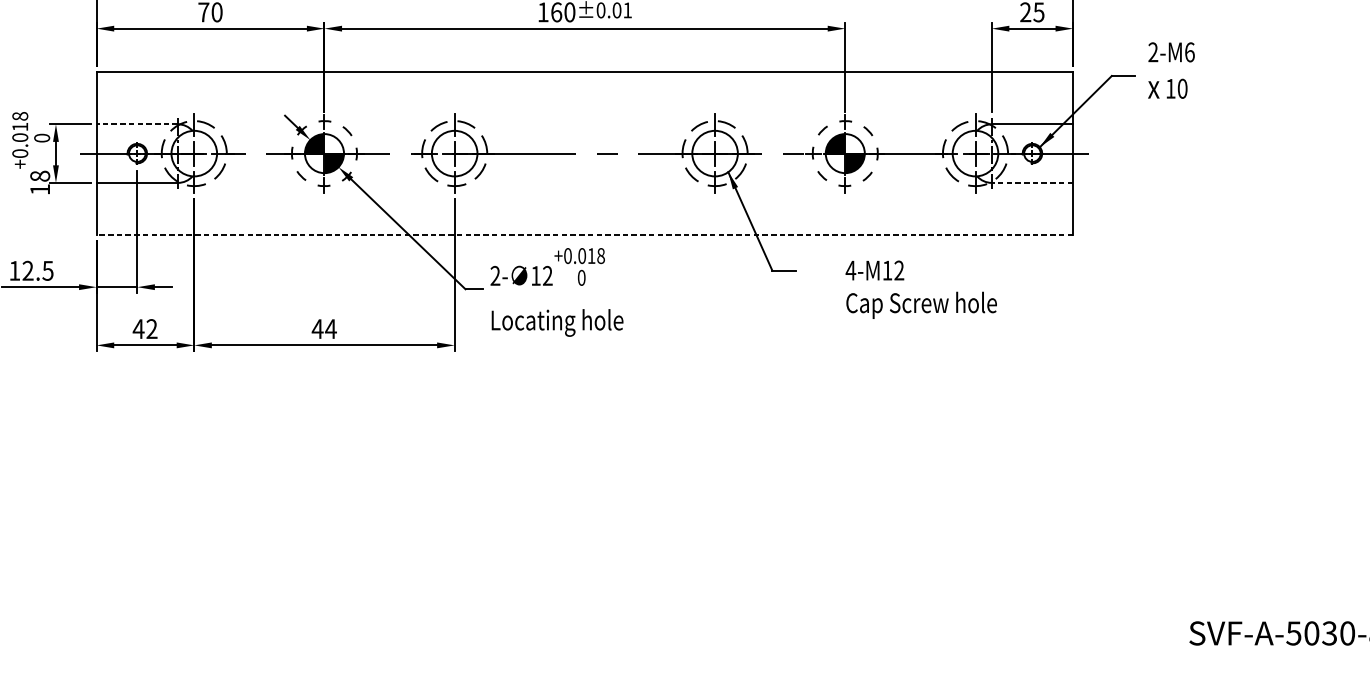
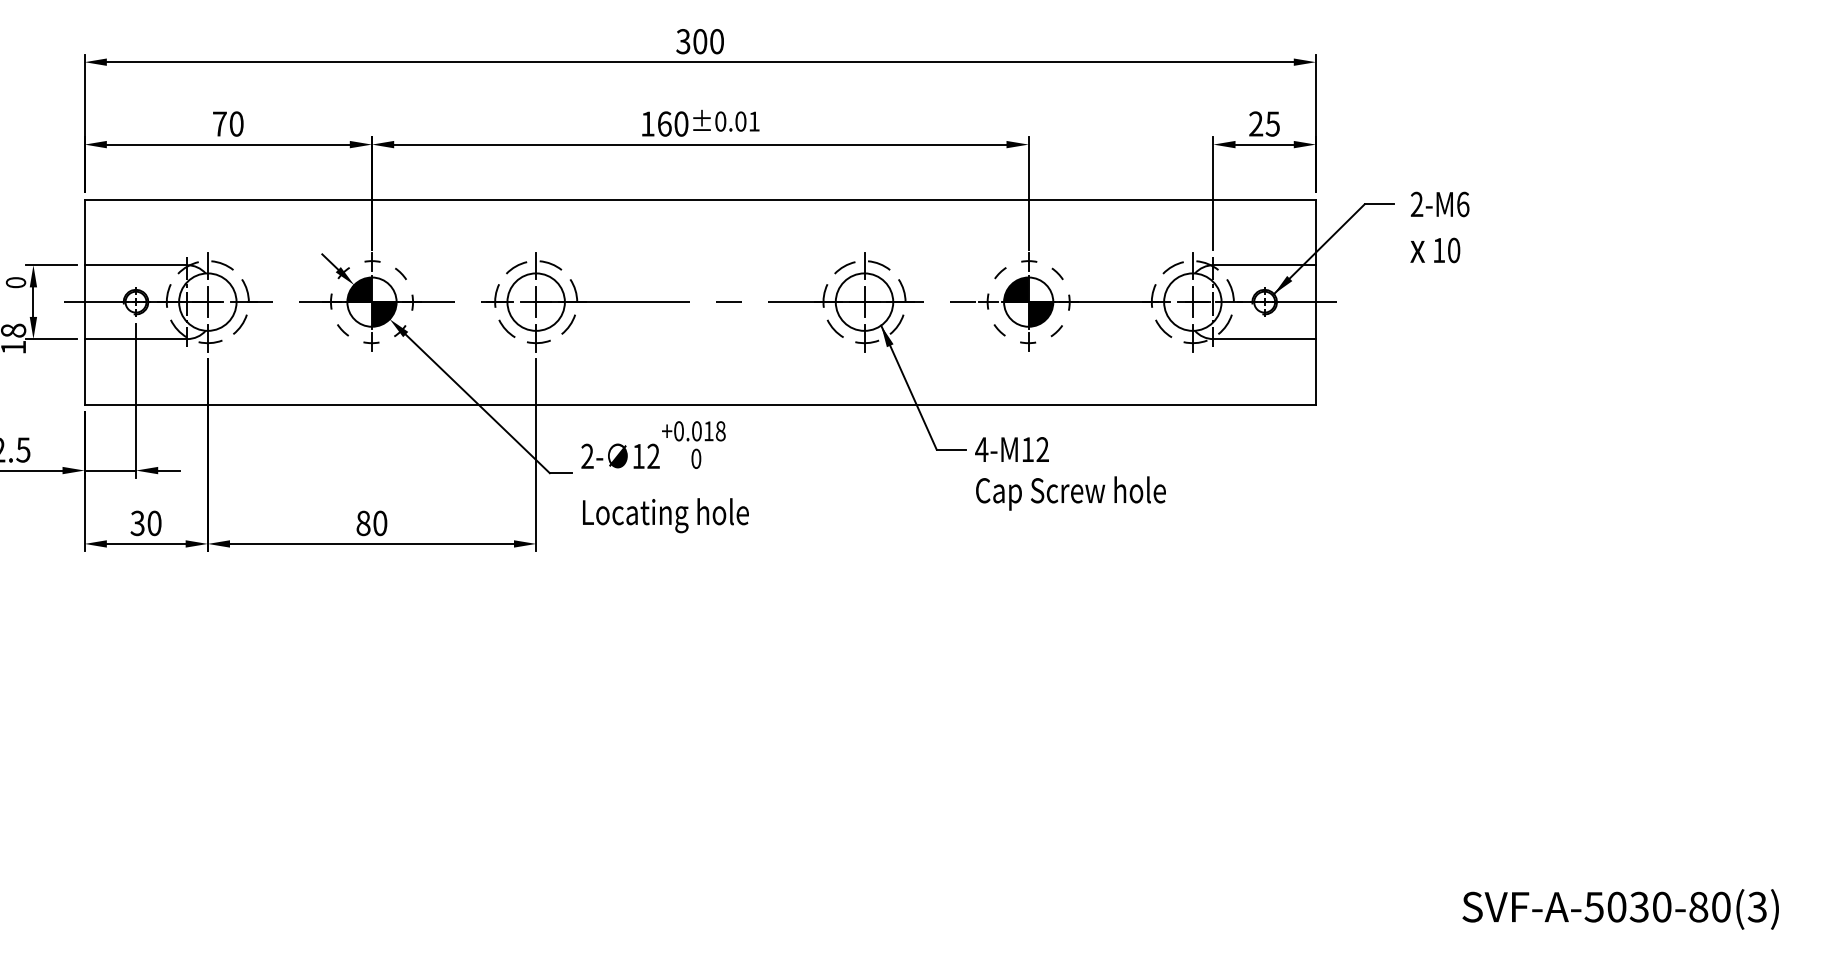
text: (1171, 70) -> (1439, 227), moved
line: (136, 124) -> (135, 265), dashed -> solid
line: (1032, 183) -> (1264, 339), dashed -> solid
line: (585, 234) -> (700, 404), dashed -> solid
text: (921, 289) -> (1070, 473), moved
text: (144, 329) -> (145, 523), 42 -> 30
text: (324, 329) -> (371, 523), 44 -> 80

